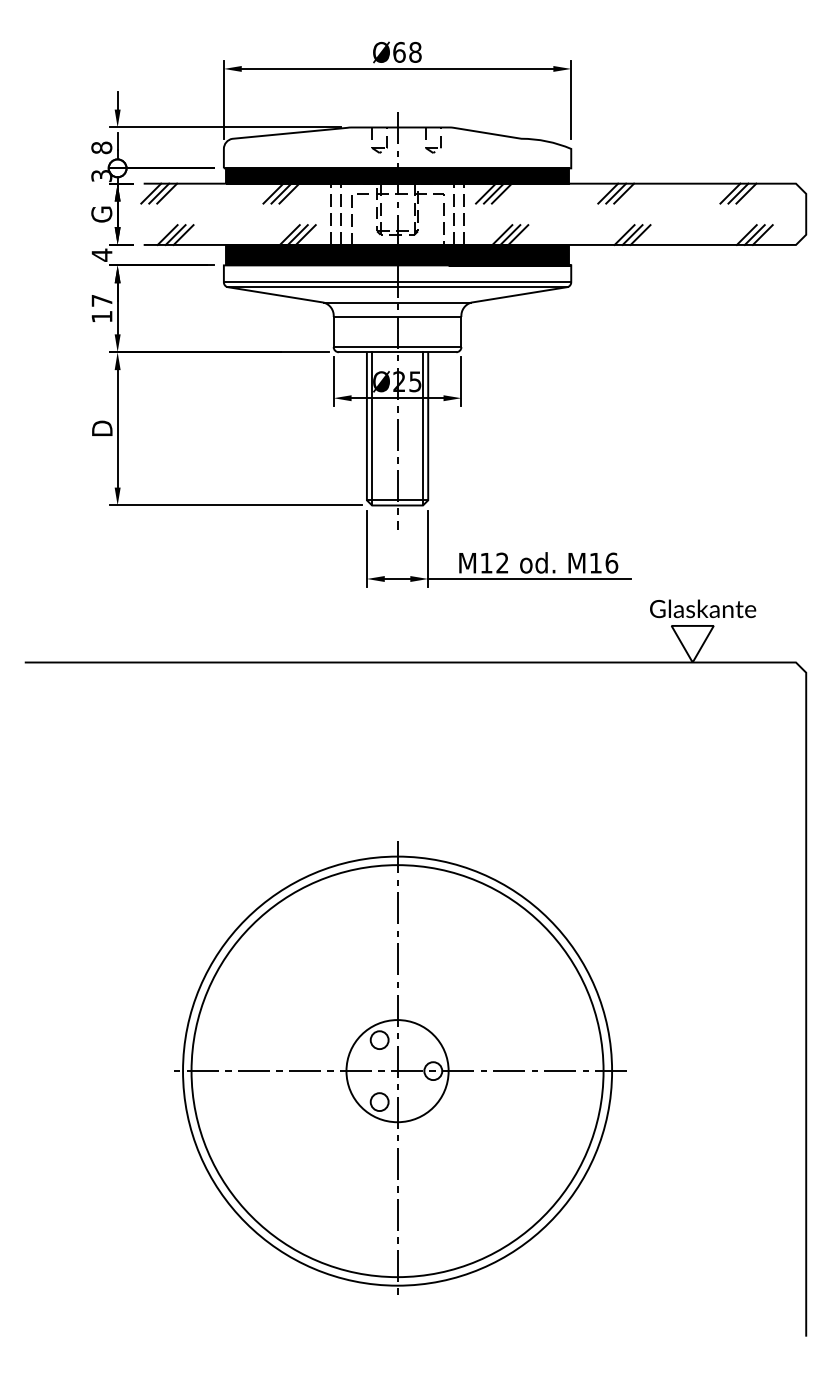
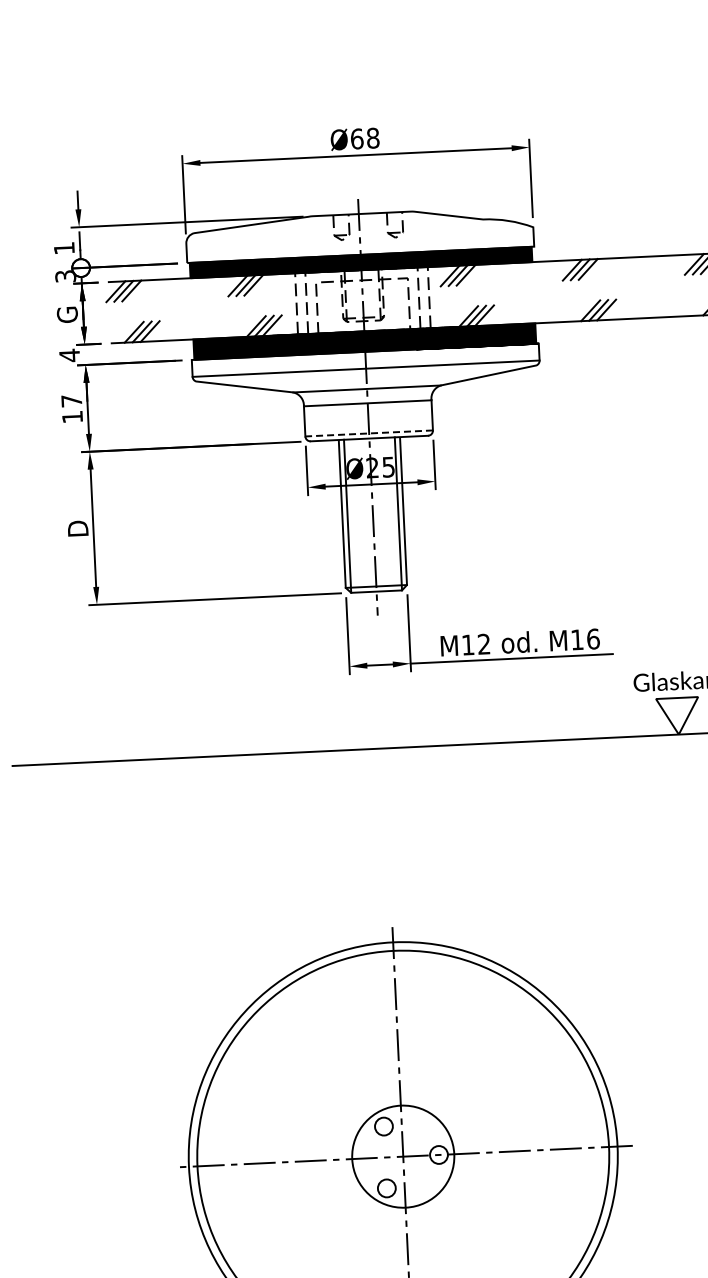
text: (101, 147) -> (64, 247), 8 -> 1
line: (397, 287) -> (366, 373), removed
line: (397, 347) -> (369, 433), solid -> dashed

